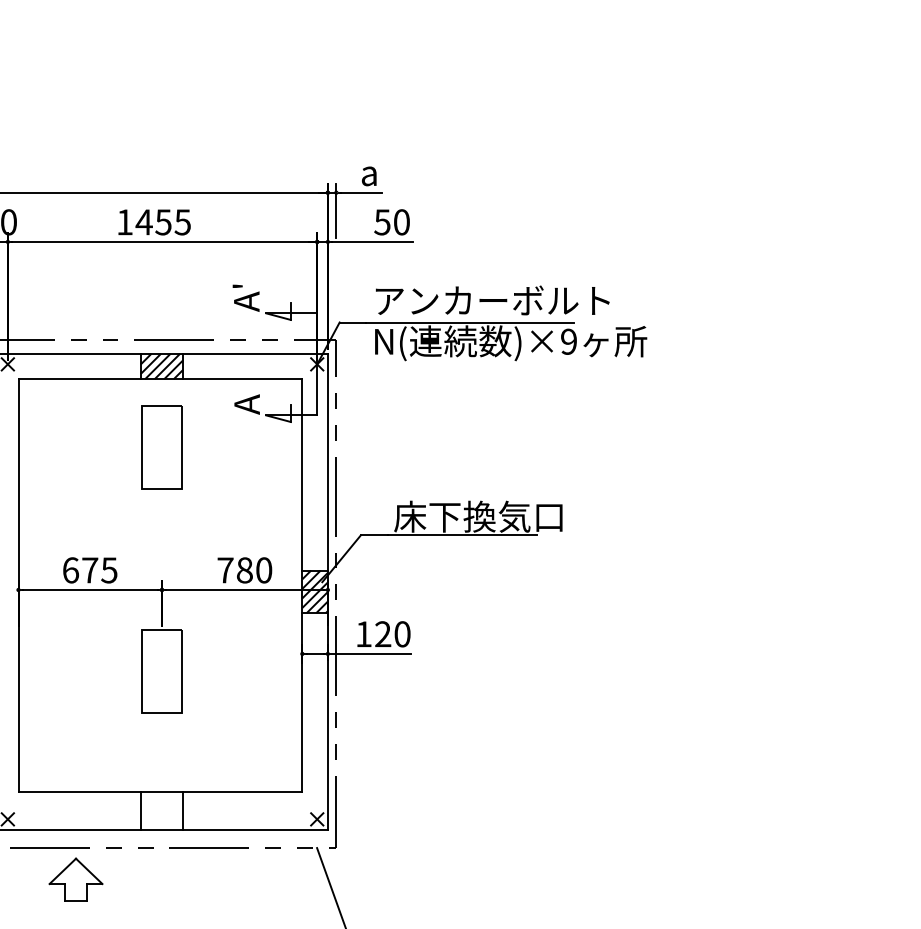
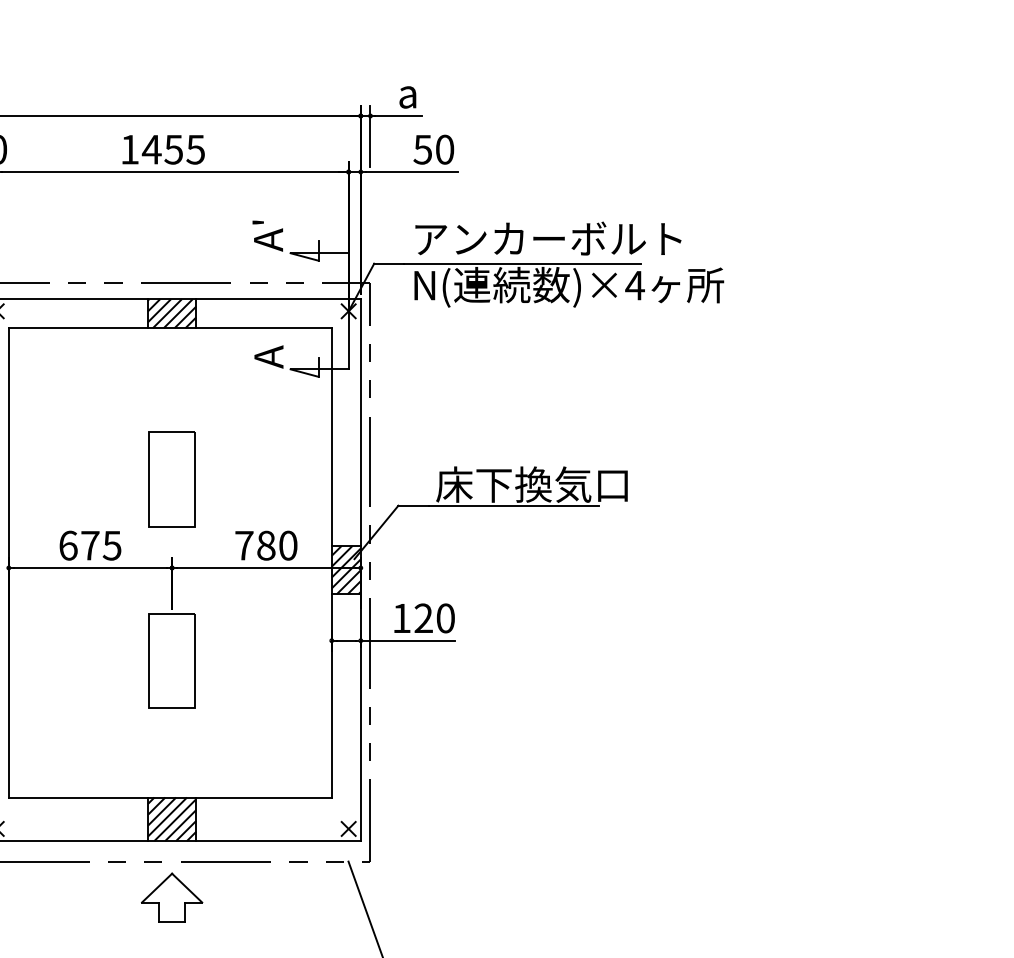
text: (568, 341) -> (634, 285), ×9 -> ×4
part: (161, 447) -> (171, 479), moved
hatch: (161, 810) -> (171, 818), added
part: (75, 879) -> (171, 897), moved

